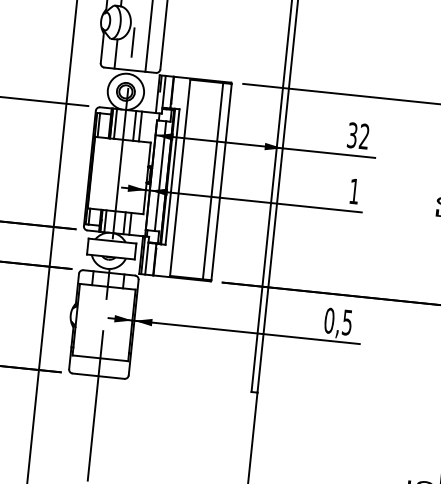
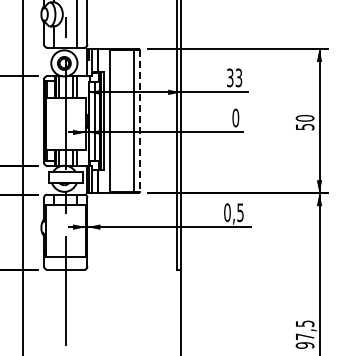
text: (363, 137) -> (238, 78), 32 -> 33
line: (221, 182) -> (139, 121), solid -> dashed
text: (354, 190) -> (235, 117), 1 -> 0

